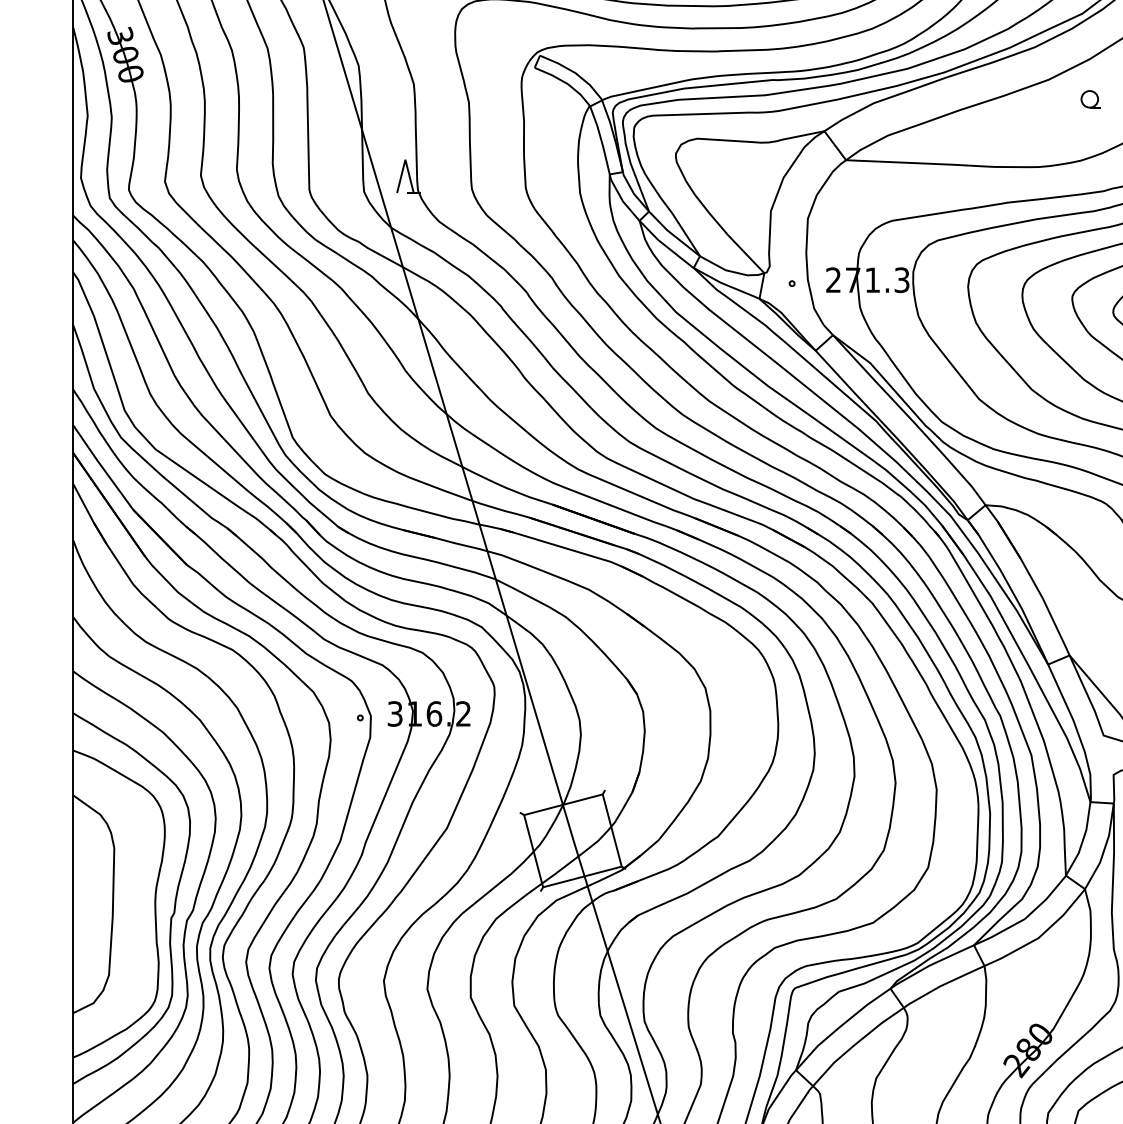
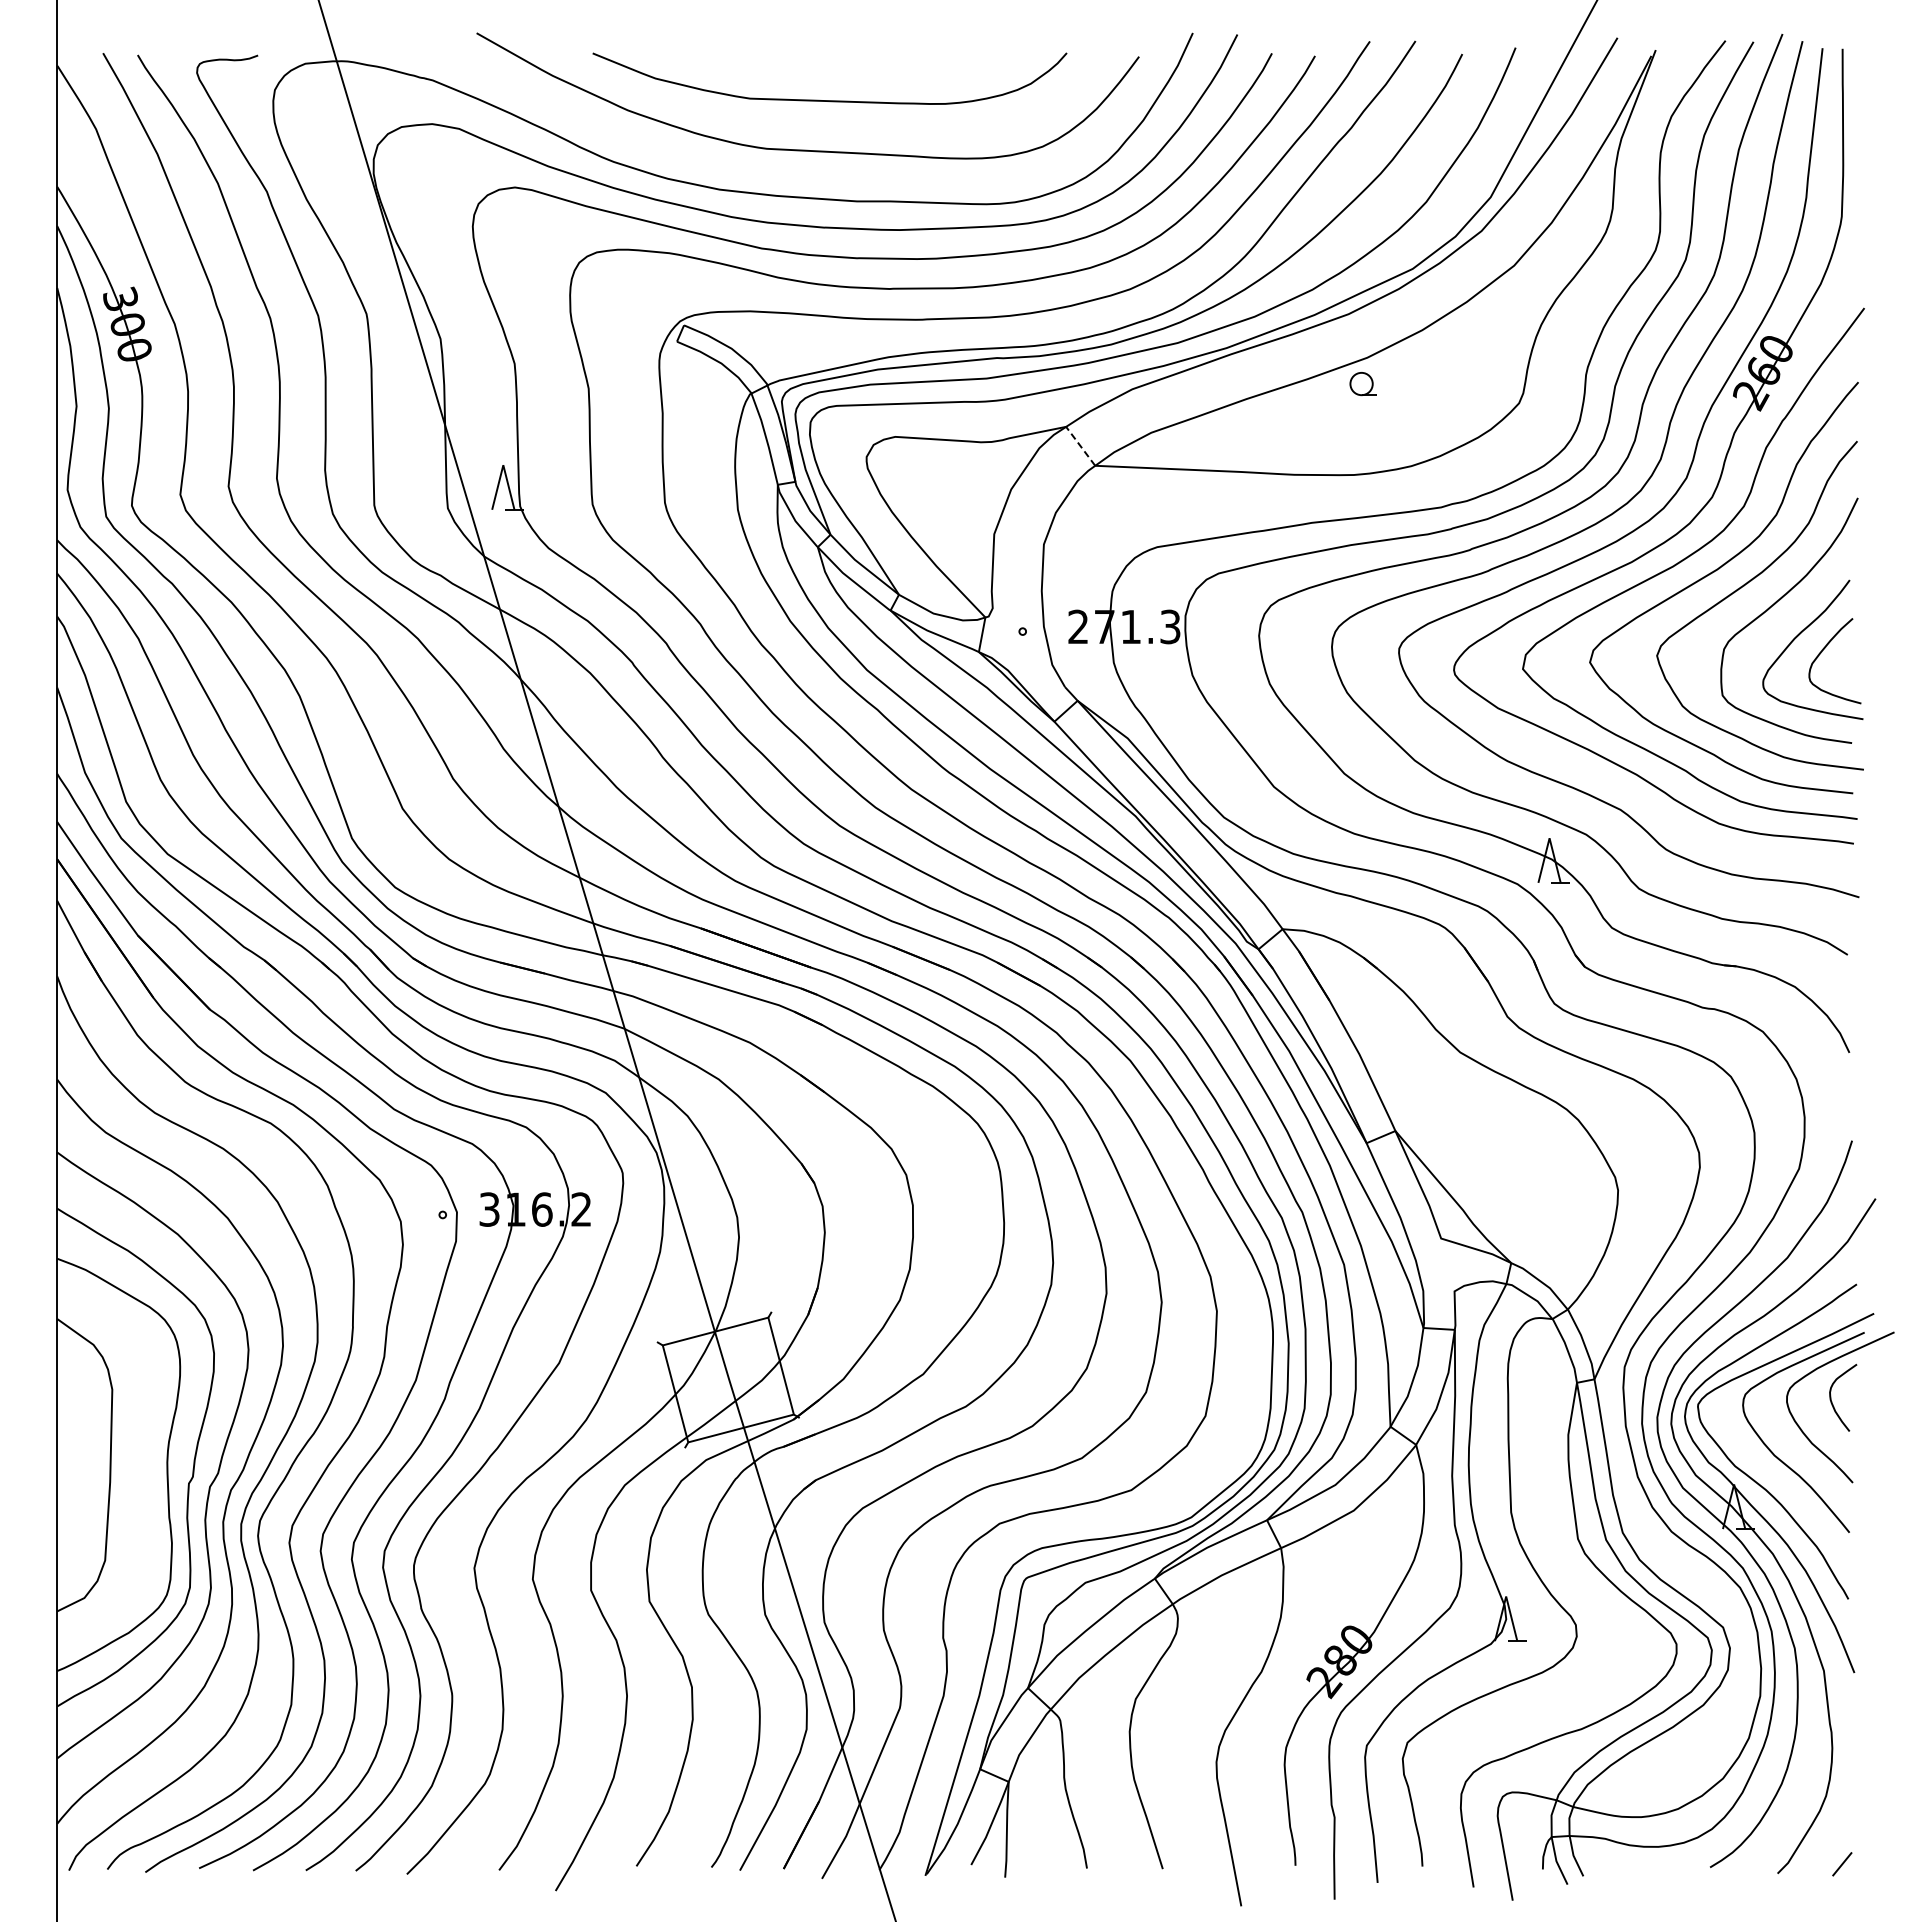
part: (1090, 99) -> (1362, 384), moved
line: (835, 145) -> (1080, 445), solid -> dashed

